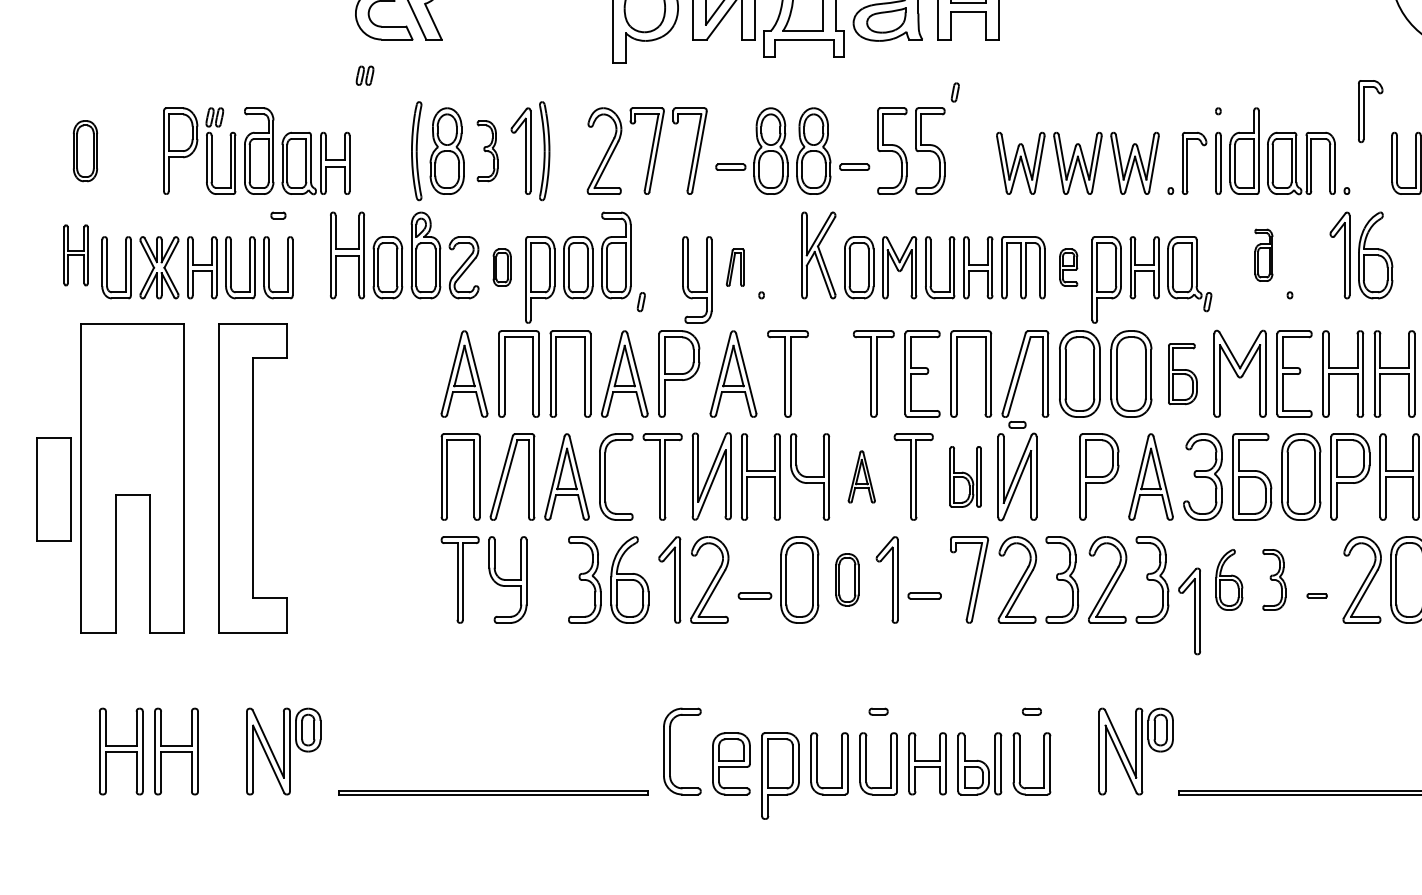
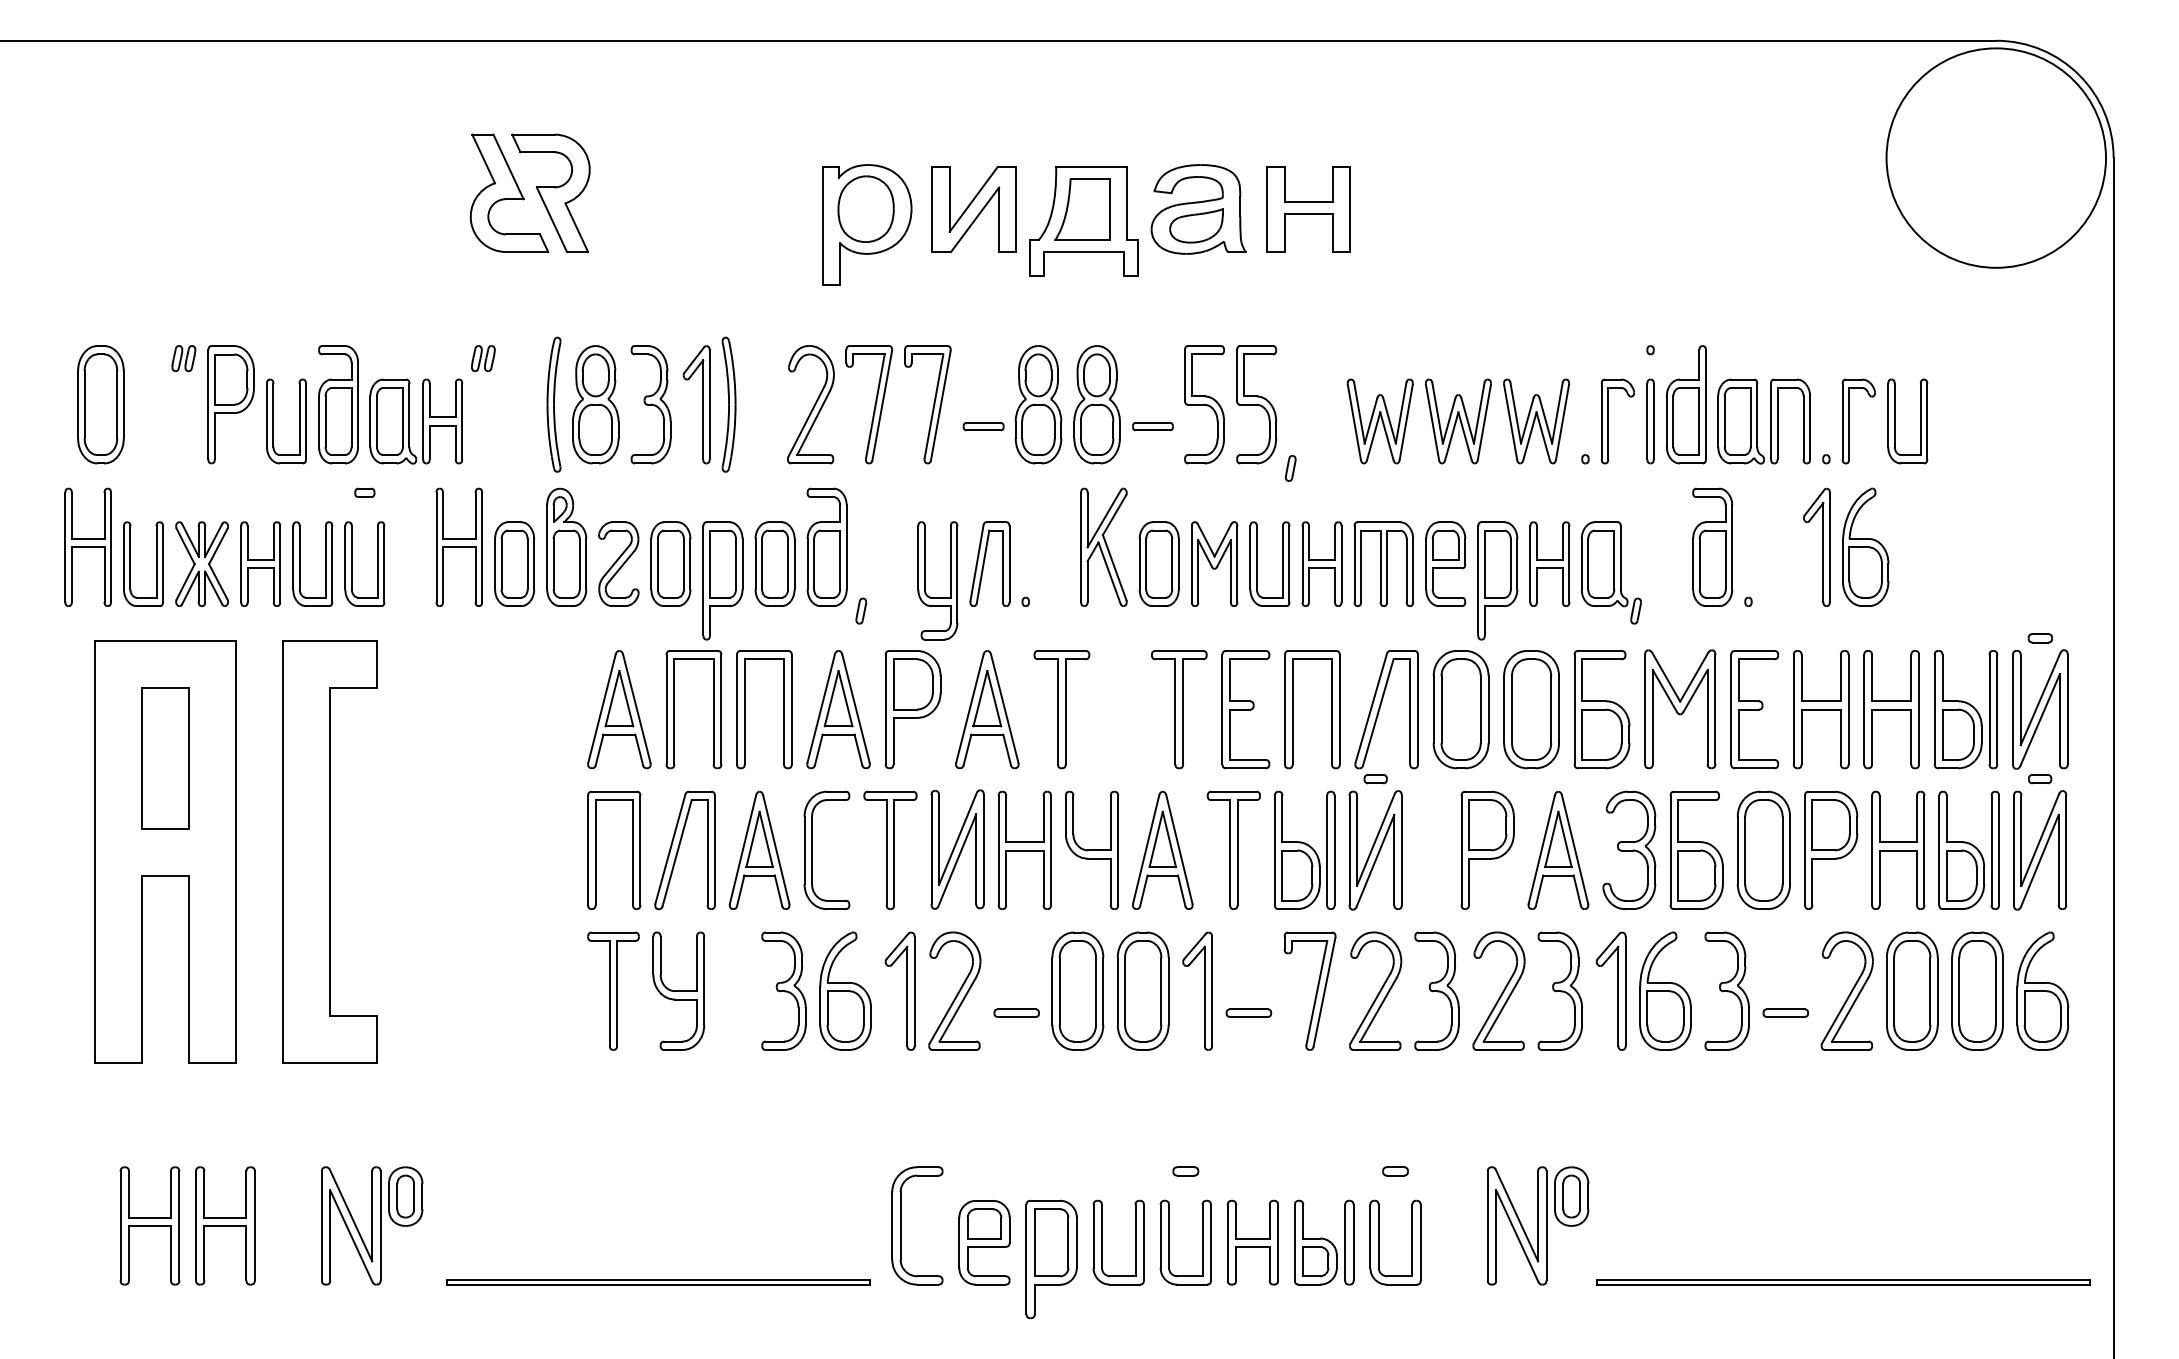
part: (365, 75) -> (483, 358), moved
part: (955, 92) -> (1290, 468), moved
part: (1363, 111) -> (1849, 421), moved
part: (214, 117) -> (183, 358), moved
part: (85, 151) -> (100, 404), size x1.43
part: (487, 151) -> (650, 404), size x1.43
part: (75, 254) -> (87, 546), size x1.43
part: (1263, 254) -> (1712, 546), size x1.67
part: (501, 267) -> (670, 563), size x1.67
part: (735, 267) -> (989, 563), size x1.67
part: (1068, 267) -> (1445, 563), size x1.67
part: (1182, 374) -> (1601, 709), size x1.43
part: (861, 476) -> (1162, 849), size x1.67
part: (965, 476) -> (1304, 849), size x1.43
part: (53, 489) -> (165, 758), moved
part: (846, 579) -> (1142, 990), size x1.67
part: (1229, 579) -> (1665, 990), size x1.43
part: (1273, 579) -> (1726, 990), size x1.43
part: (1317, 595) -> (1785, 1012), size x1.67
part: (1194, 610) -> (1617, 990), moved

